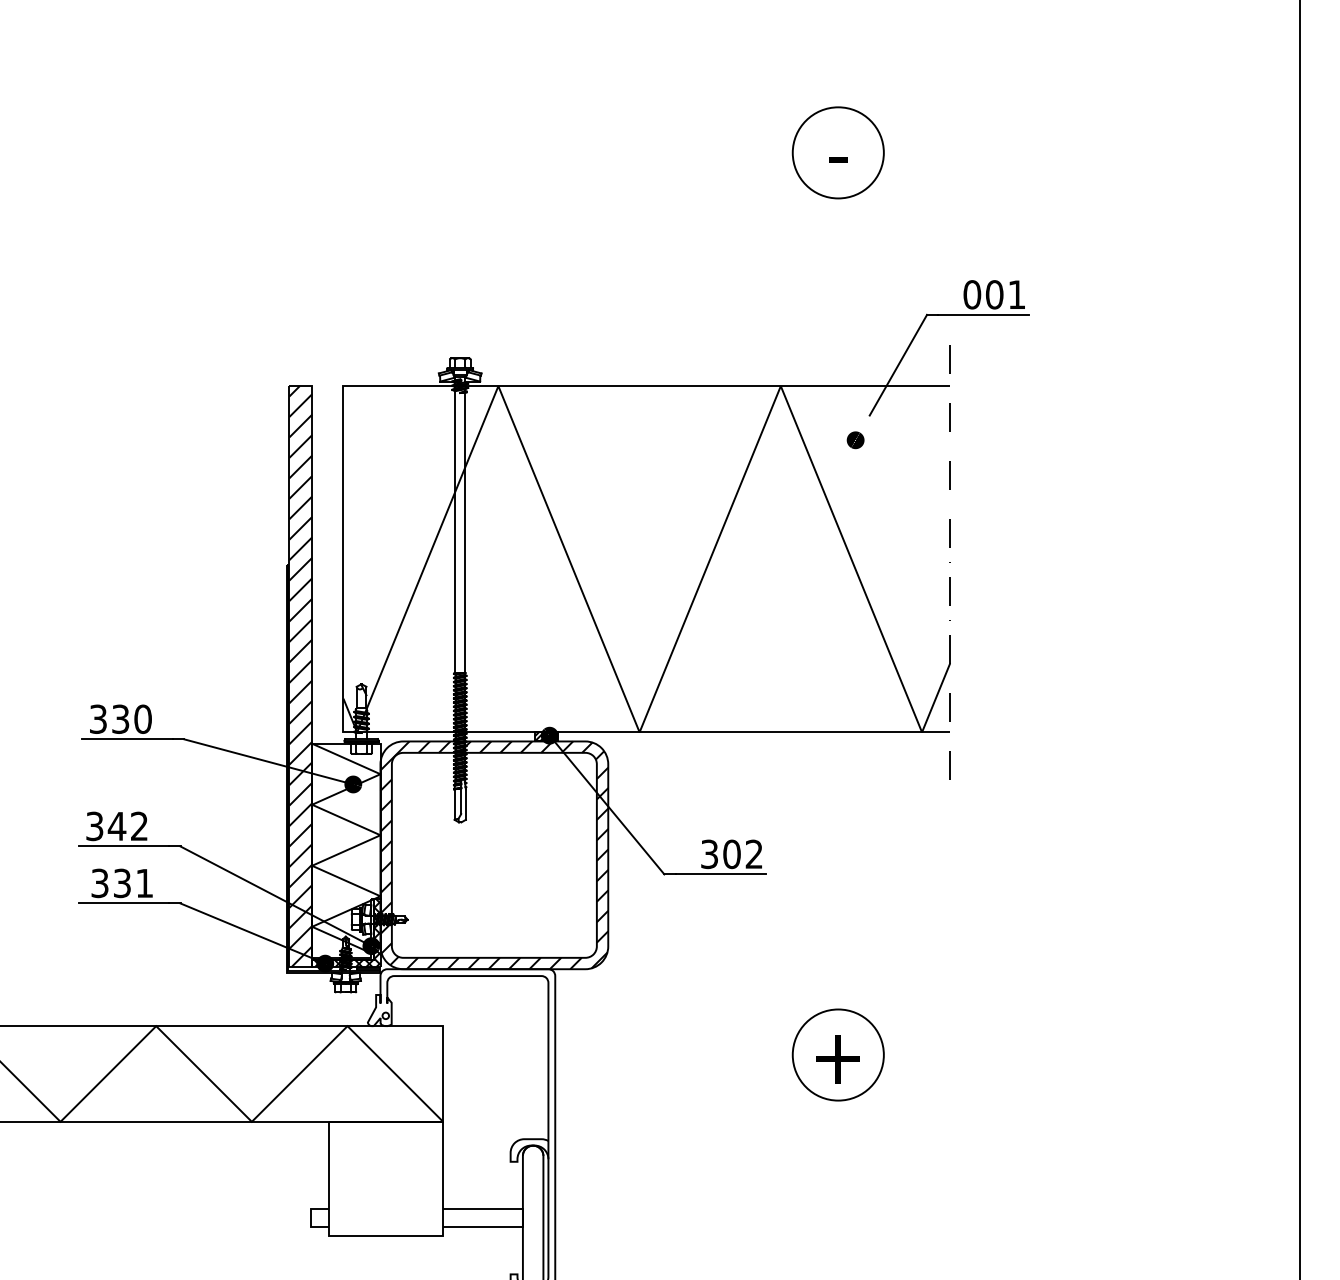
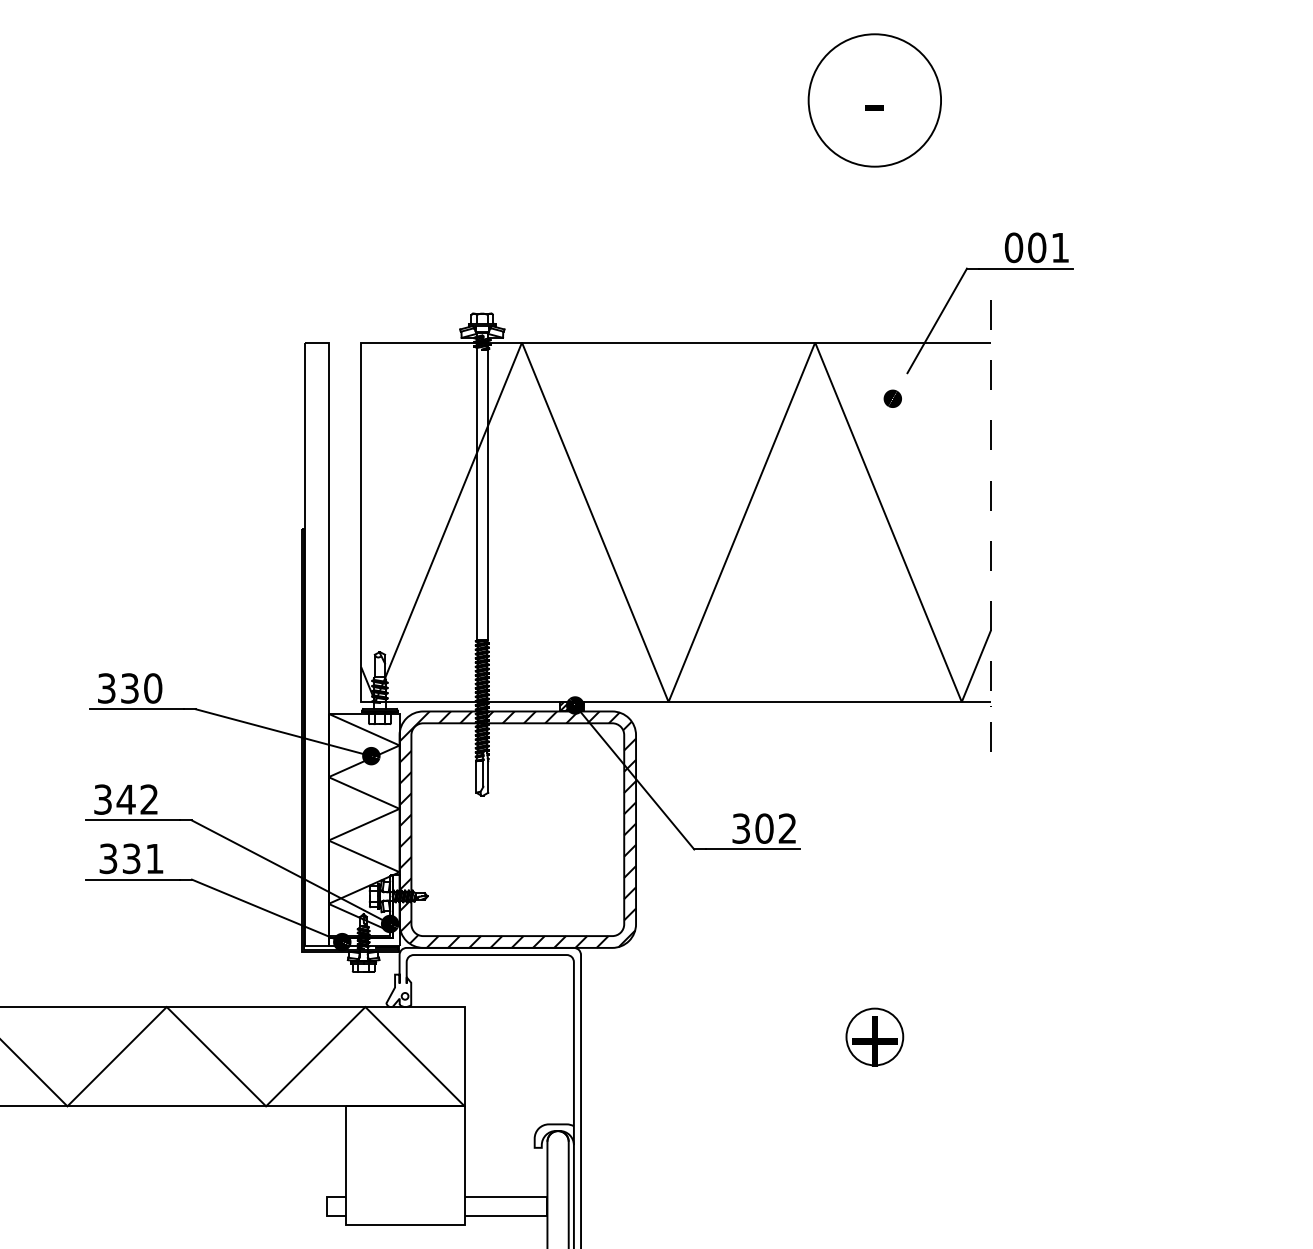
circle: (837, 152) -> (874, 100), size x1.4
hatch: (300, 676) -> (316, 644), removed
hatch: (347, 932) -> (365, 909), removed
circle: (837, 1054) -> (874, 1036), size x0.6

